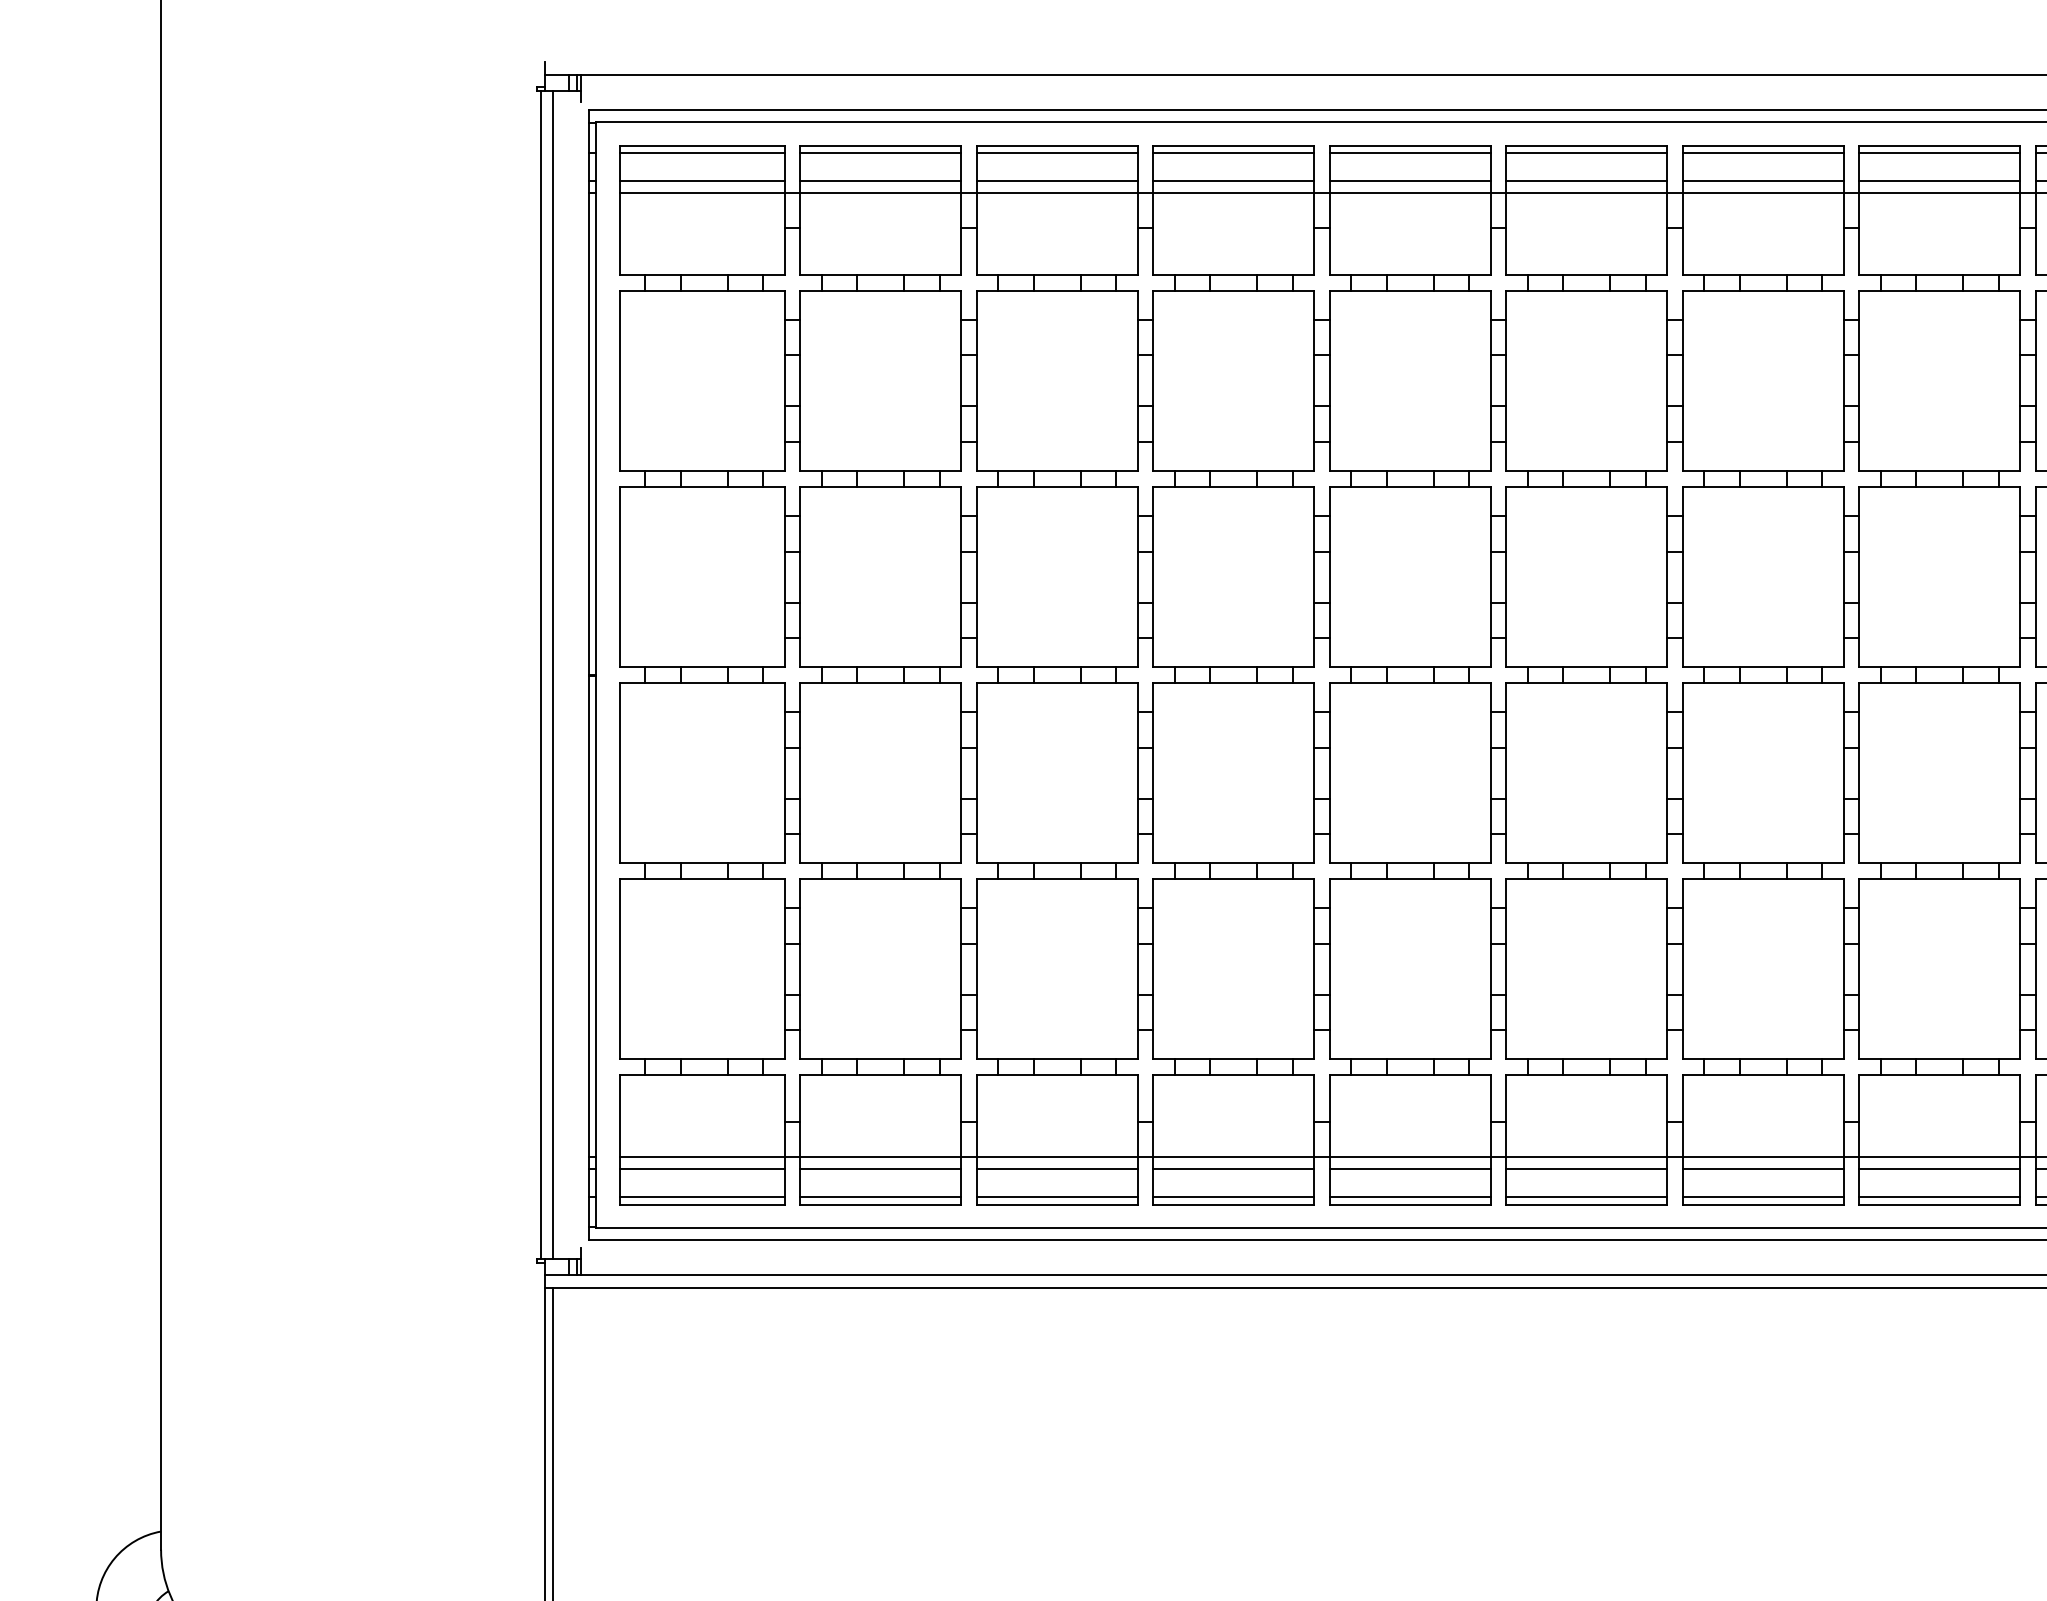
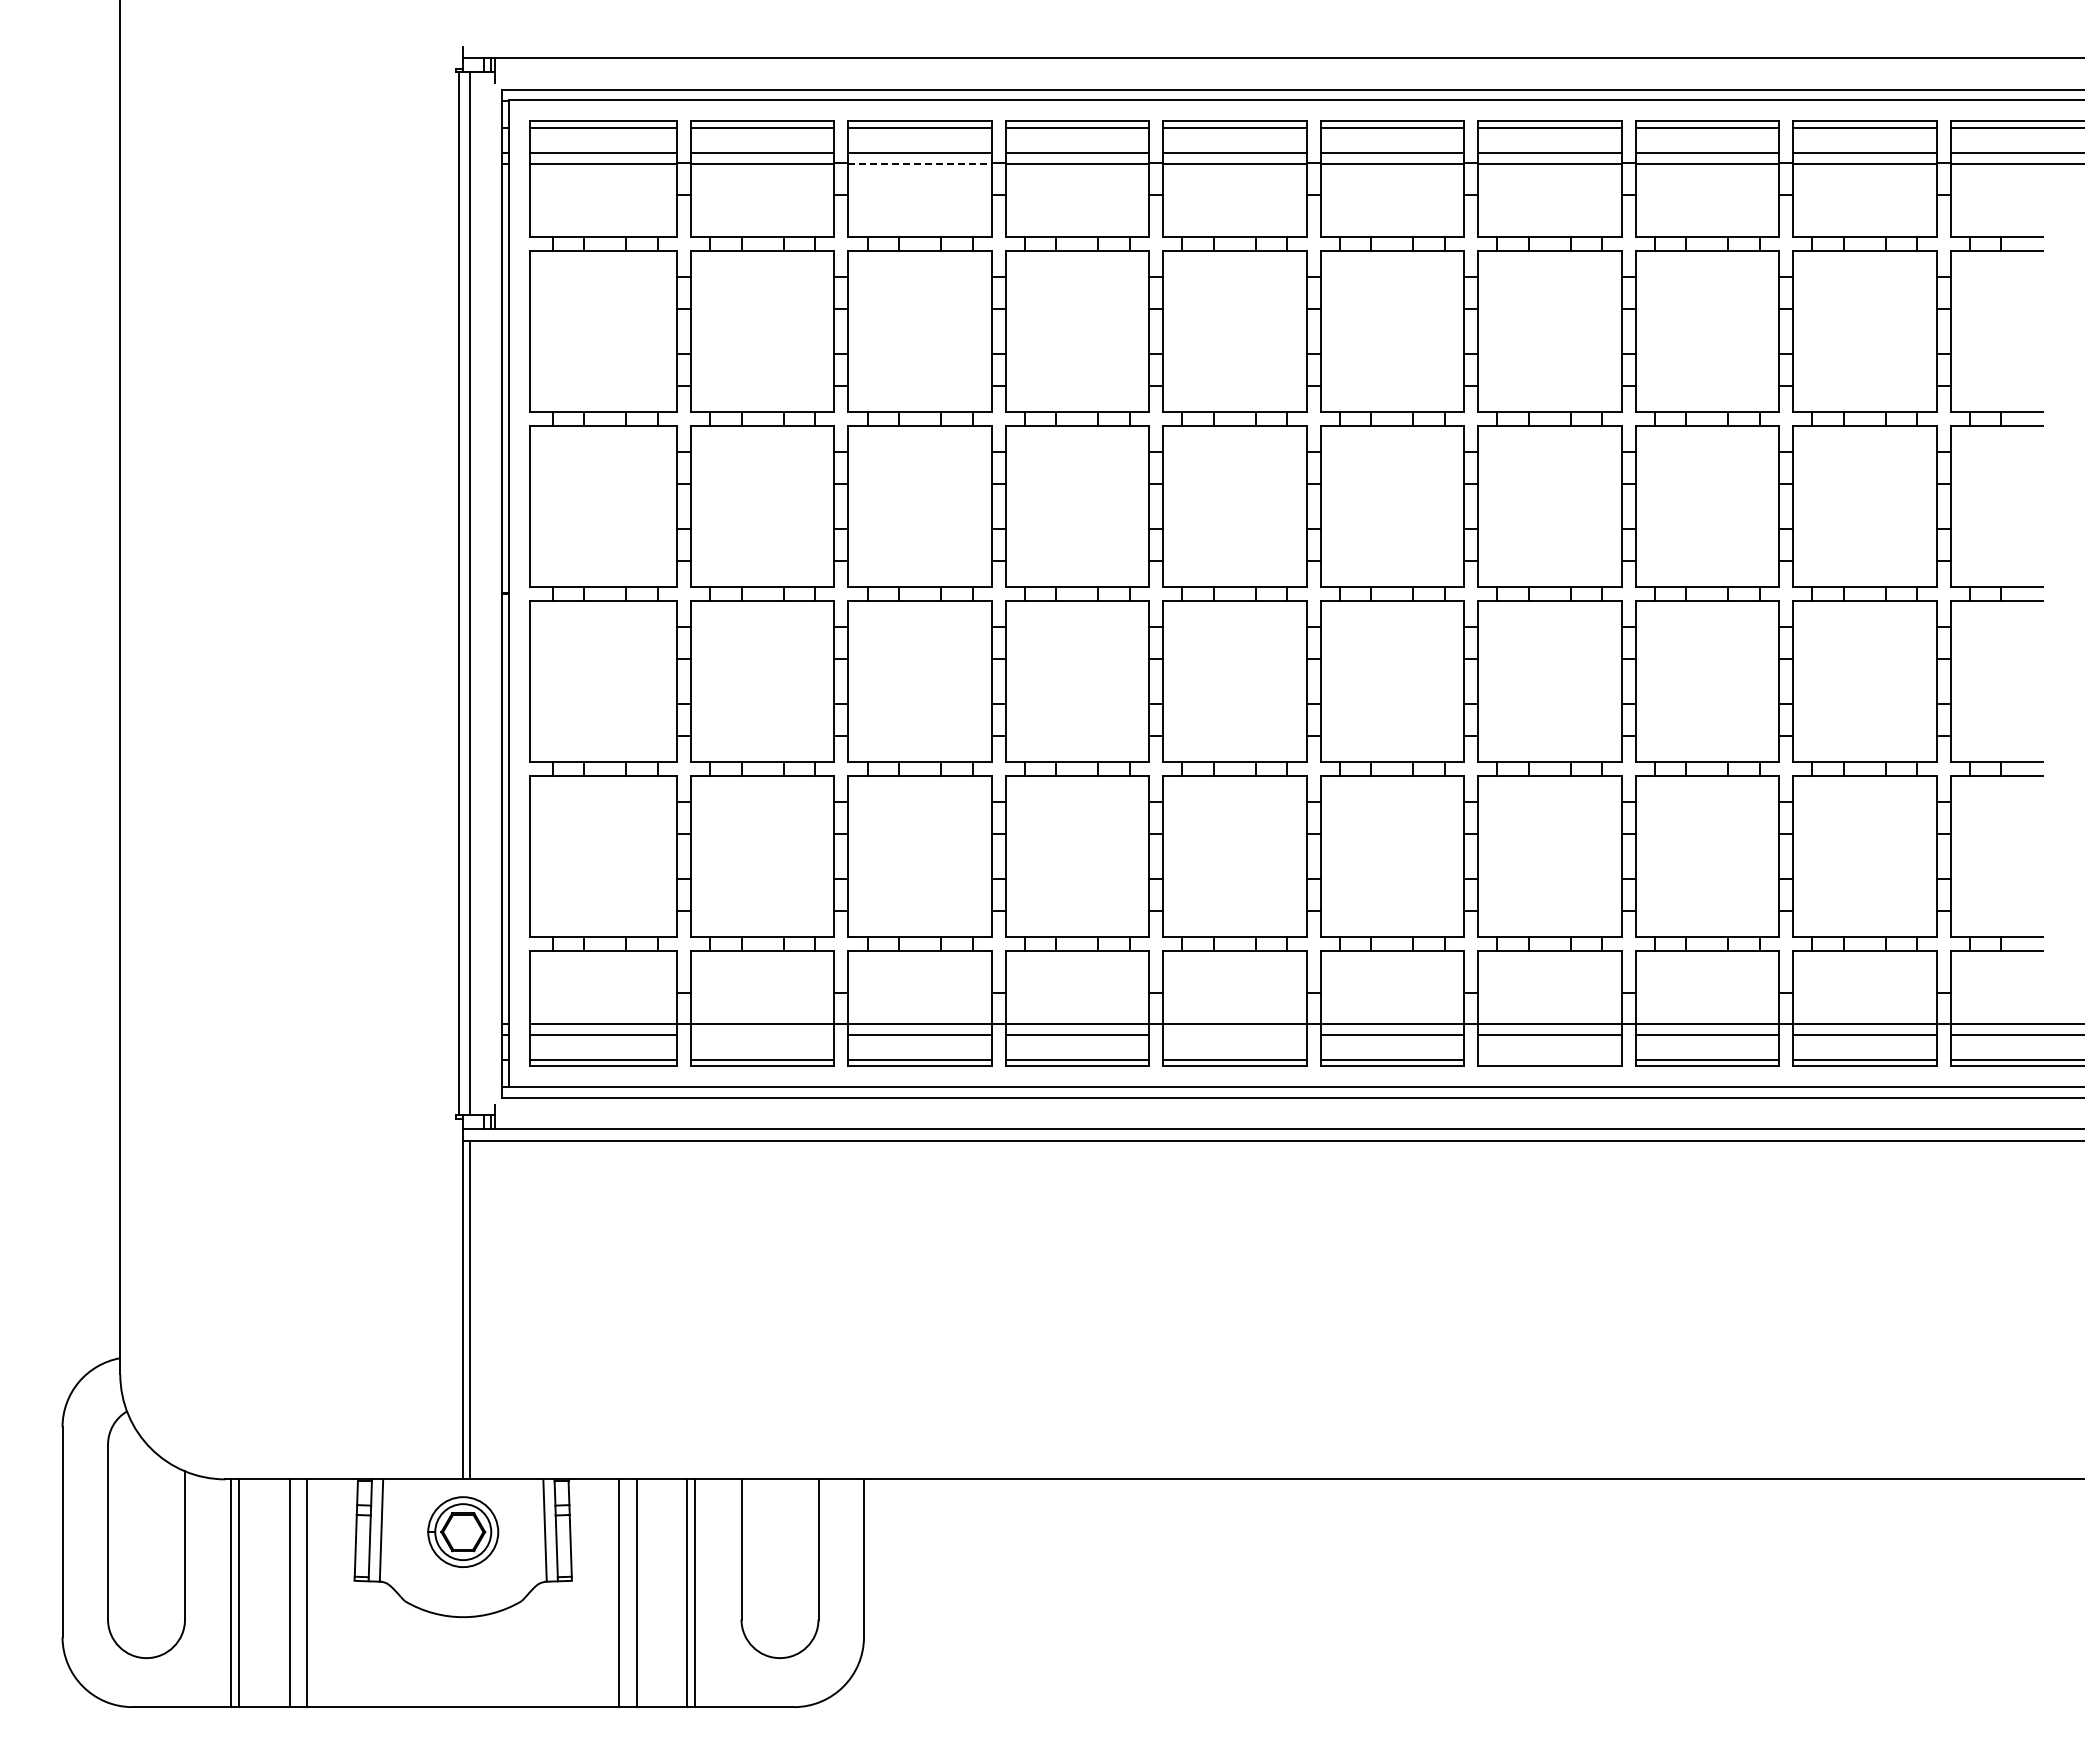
line: (1057, 192) -> (920, 163), solid -> dashed
line: (880, 1168) -> (762, 1034), removed
line: (1409, 1168) -> (1234, 1034), removed
line: (1762, 1197) -> (1549, 1060), removed

